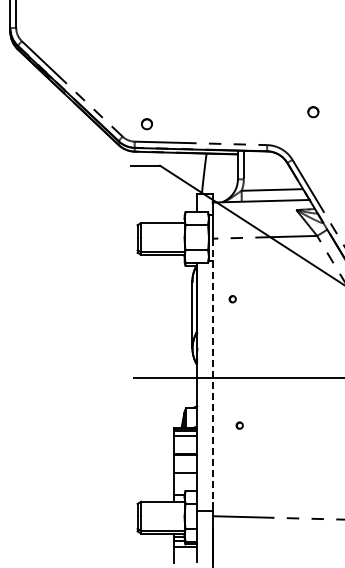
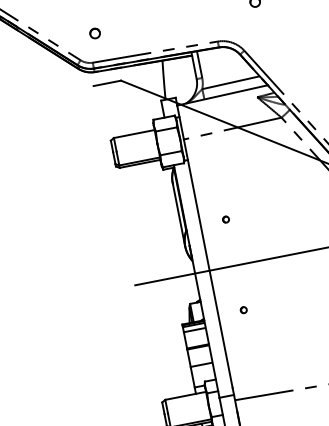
part: (146, 124) -> (94, 33), moved
part: (232, 299) -> (225, 219), moved
line: (212, 371) -> (208, 264), dashed -> solid

